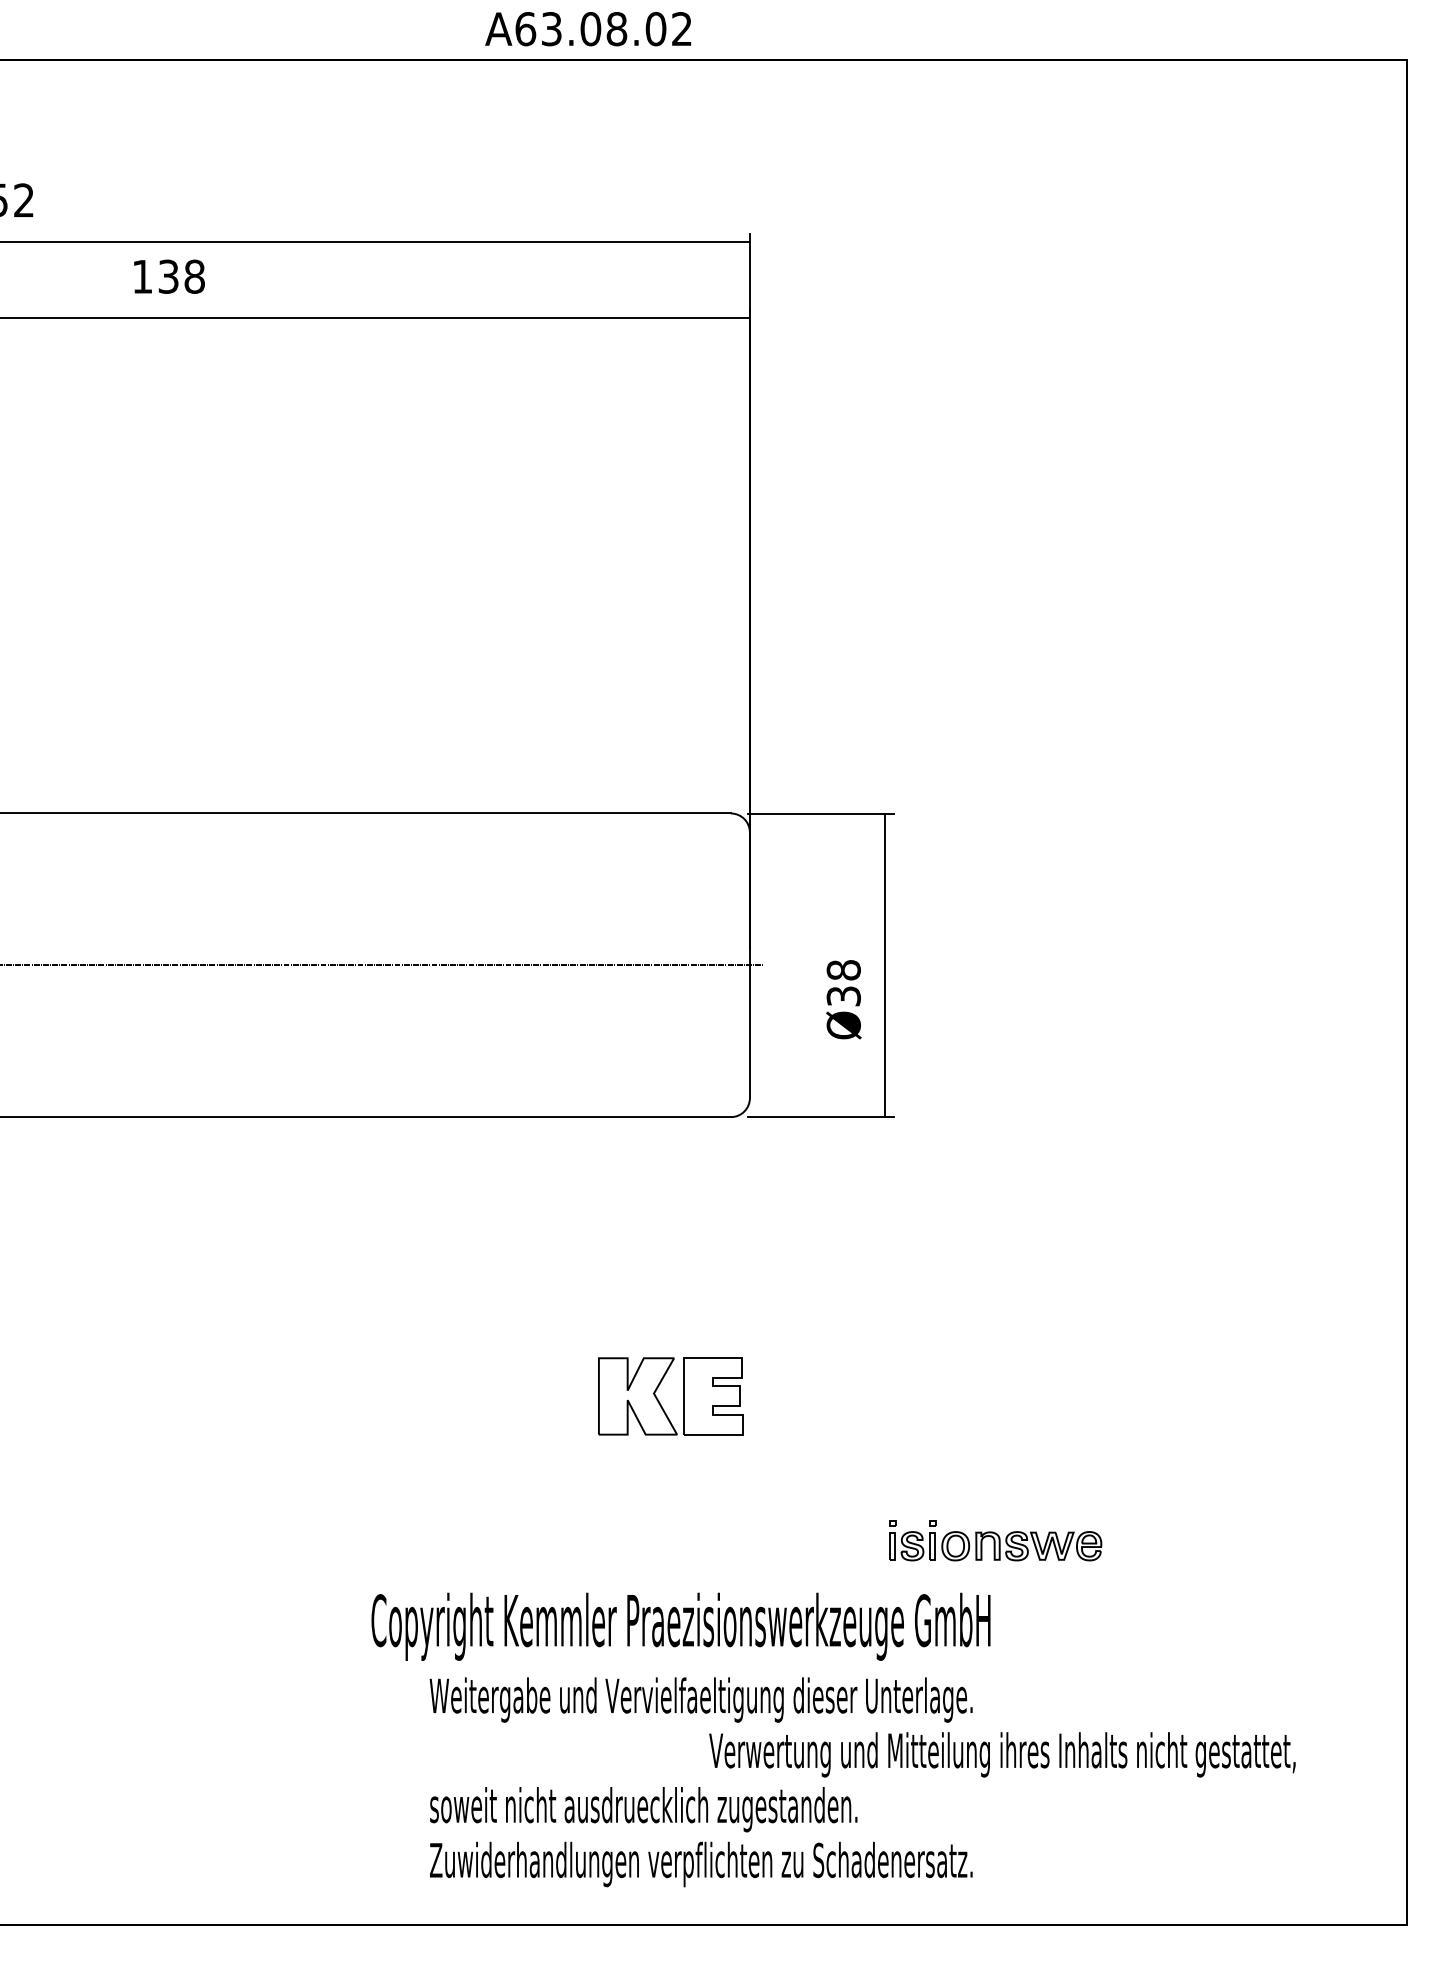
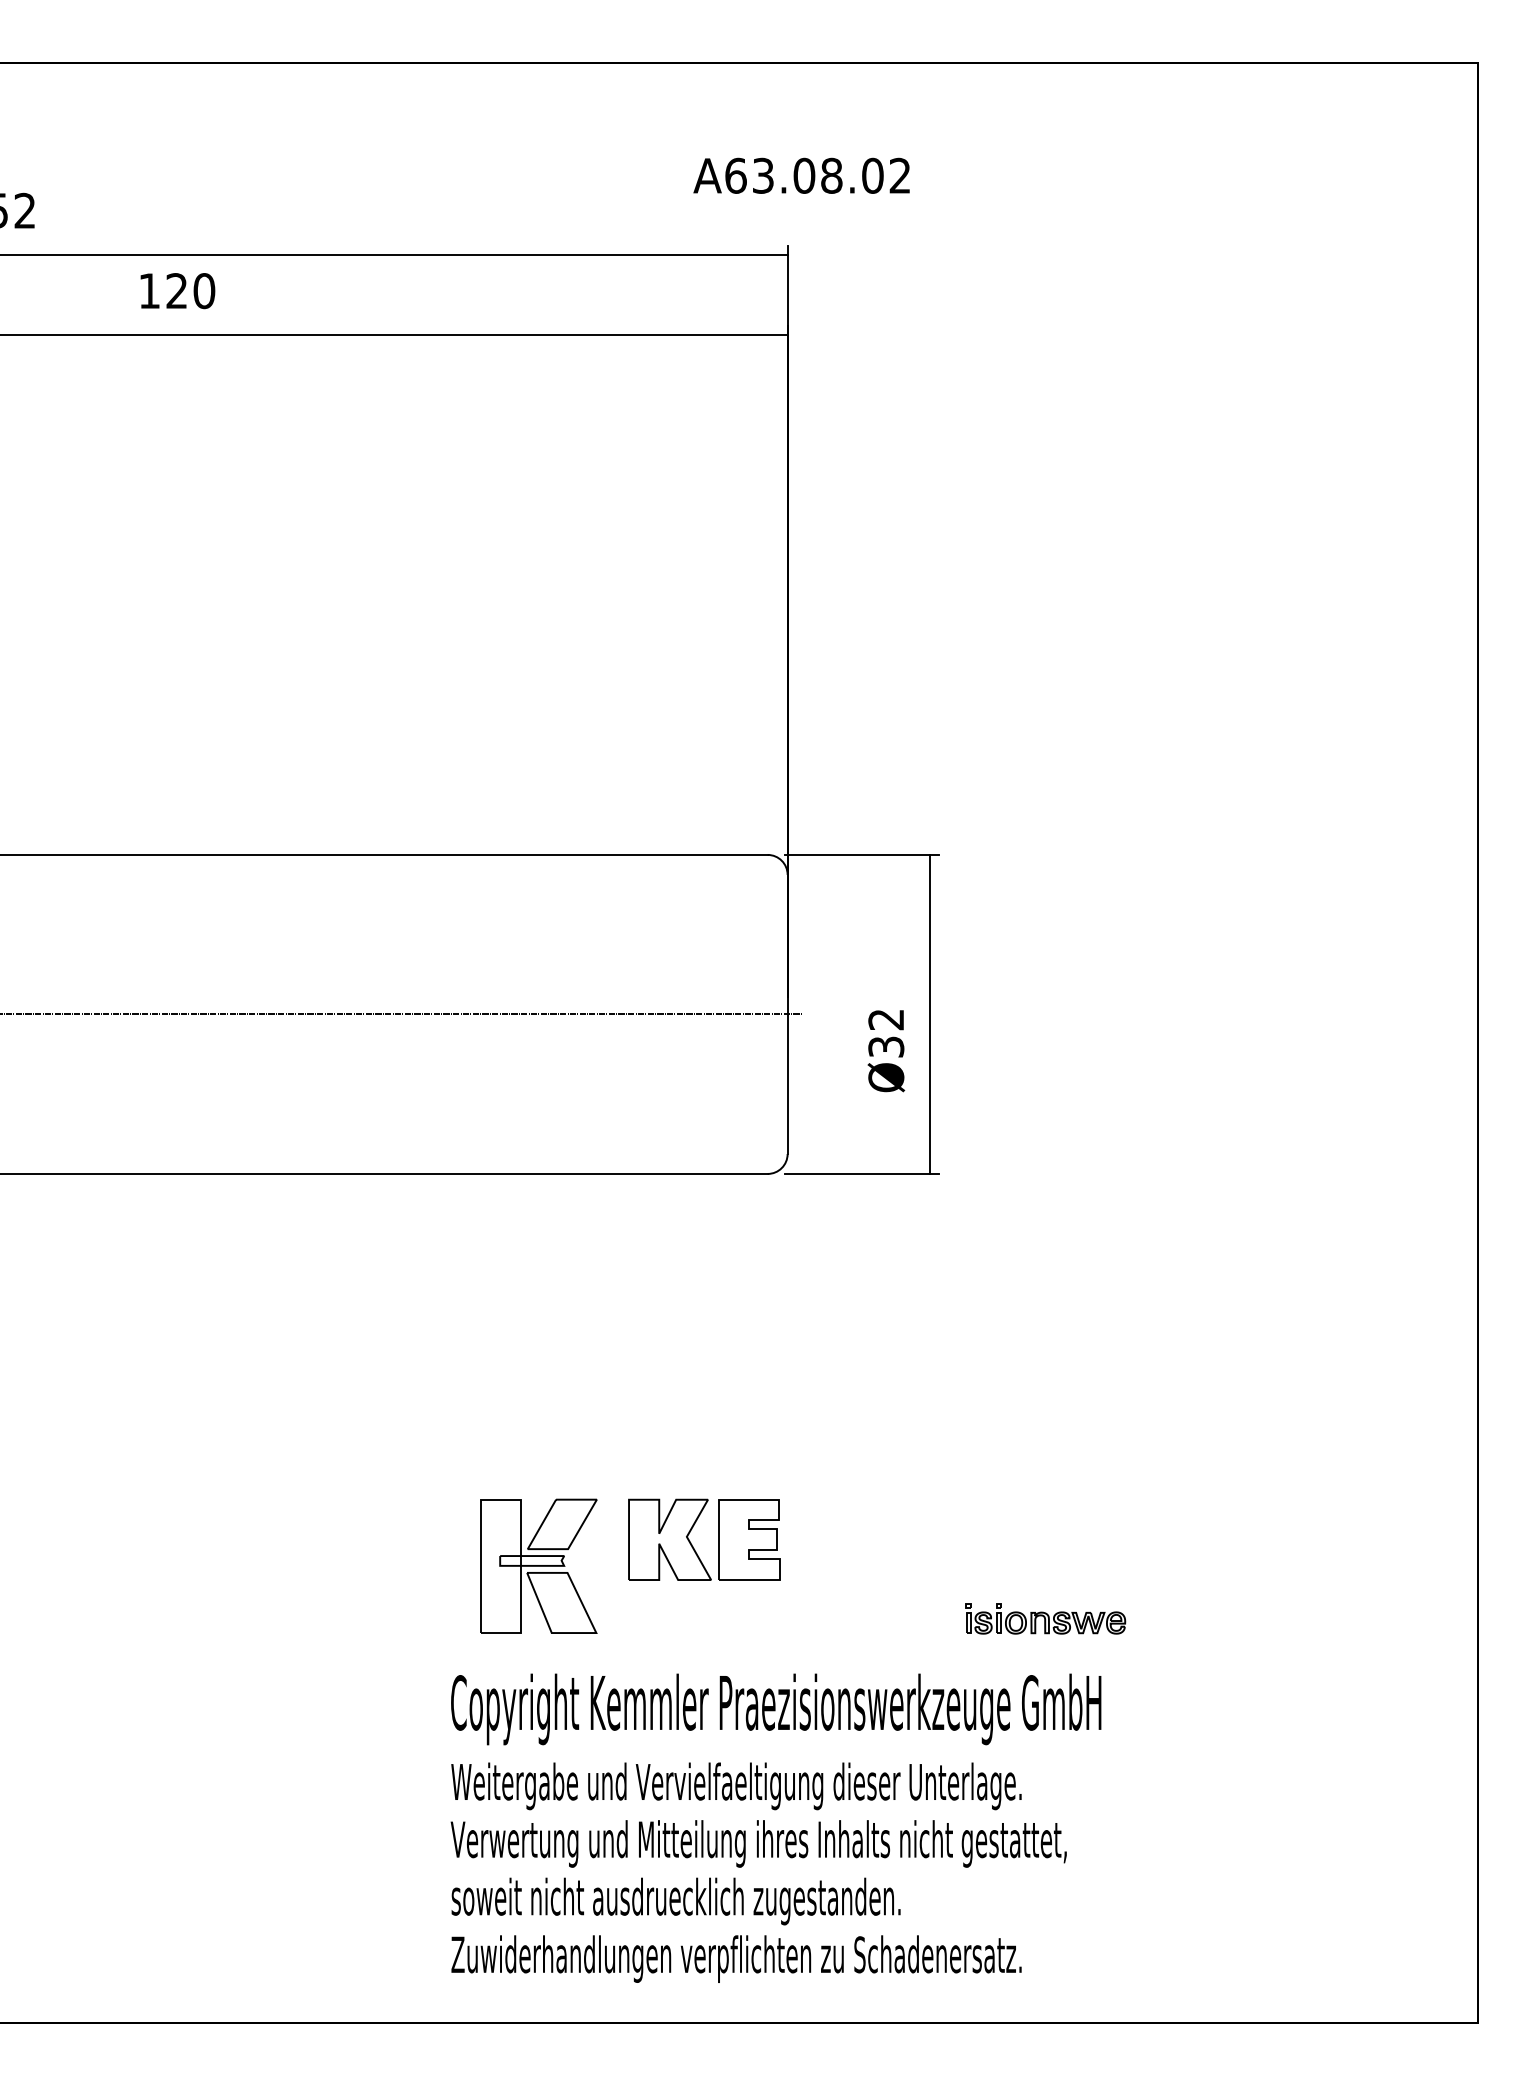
text: (588, 29) -> (801, 176), moved
text: (181, 276) -> (190, 290), 138 -> 120
text: (843, 970) -> (885, 1019), Ø38 -> Ø32
part: (660, 1402) -> (693, 1546), moved
part: (512, 1490) -> (538, 1566), added
part: (995, 1540) -> (1045, 1618), size x0.71
text: (680, 1626) -> (775, 1709), moved
text: (1002, 1754) -> (758, 1843), moved

